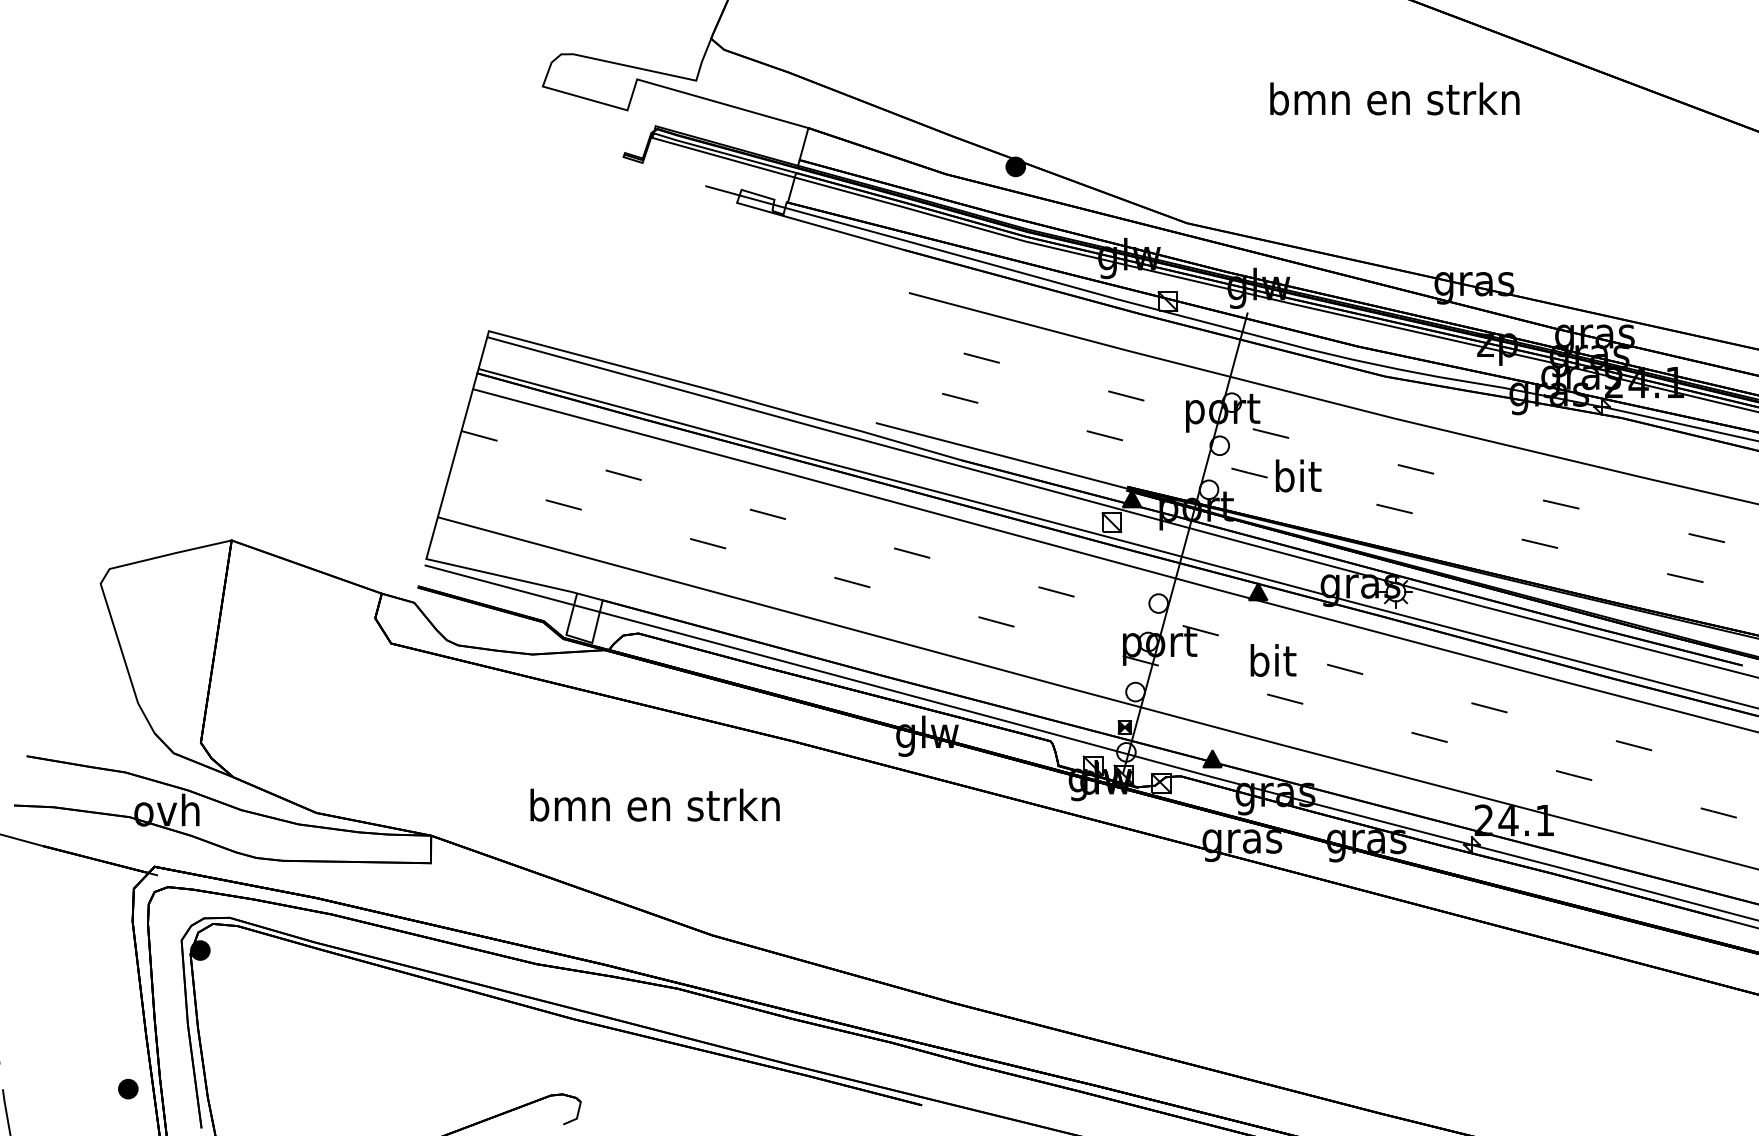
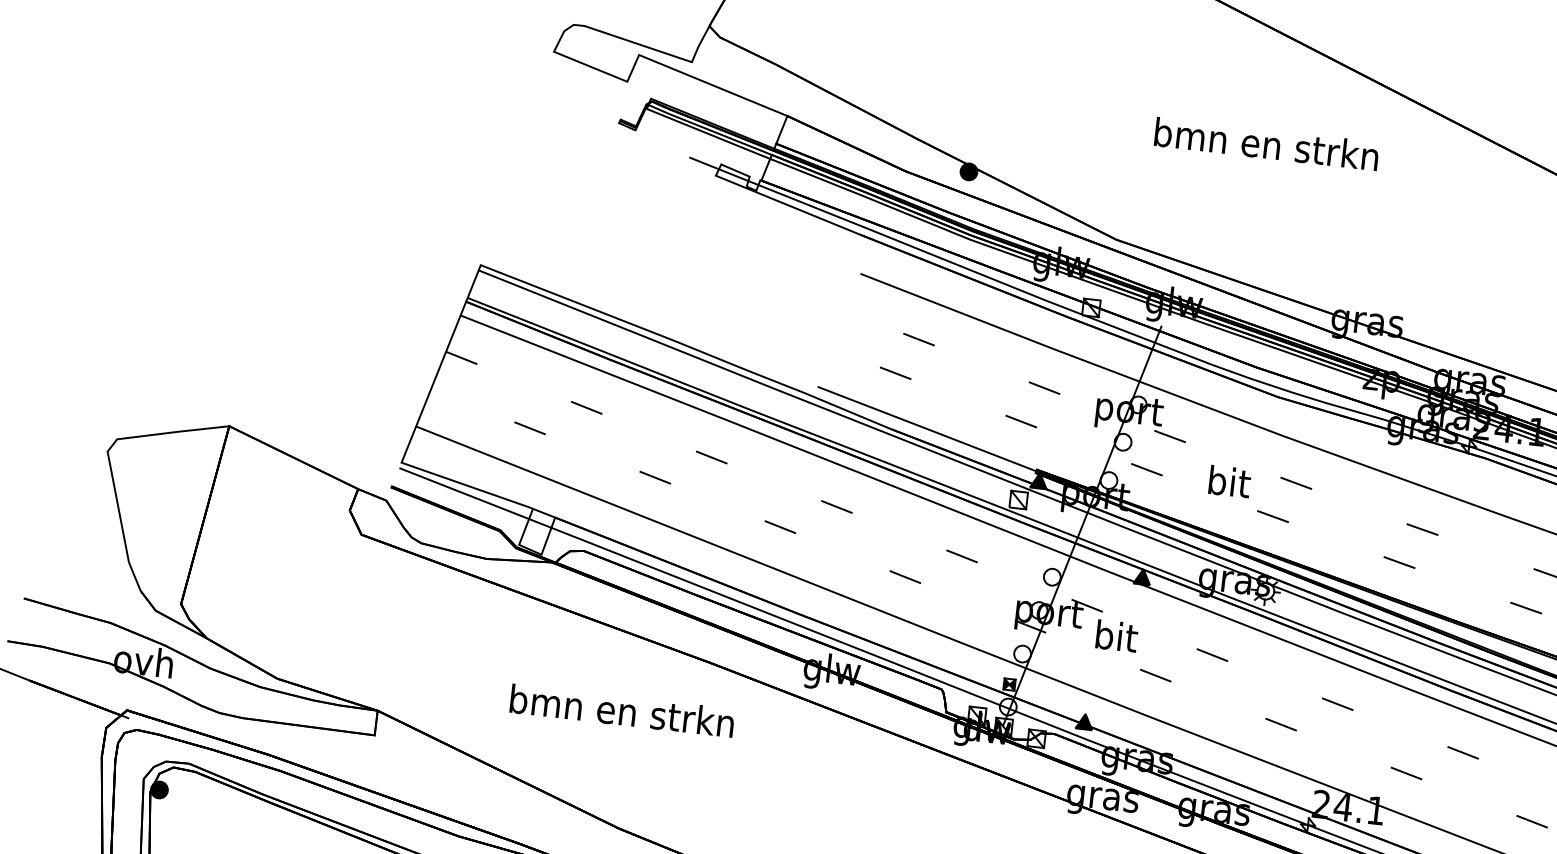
text: (1394, 98) -> (1266, 143), moved
text: (1298, 475) -> (1229, 481), moved
text: (1273, 660) -> (1117, 636), moved
text: (654, 804) -> (621, 710), moved

